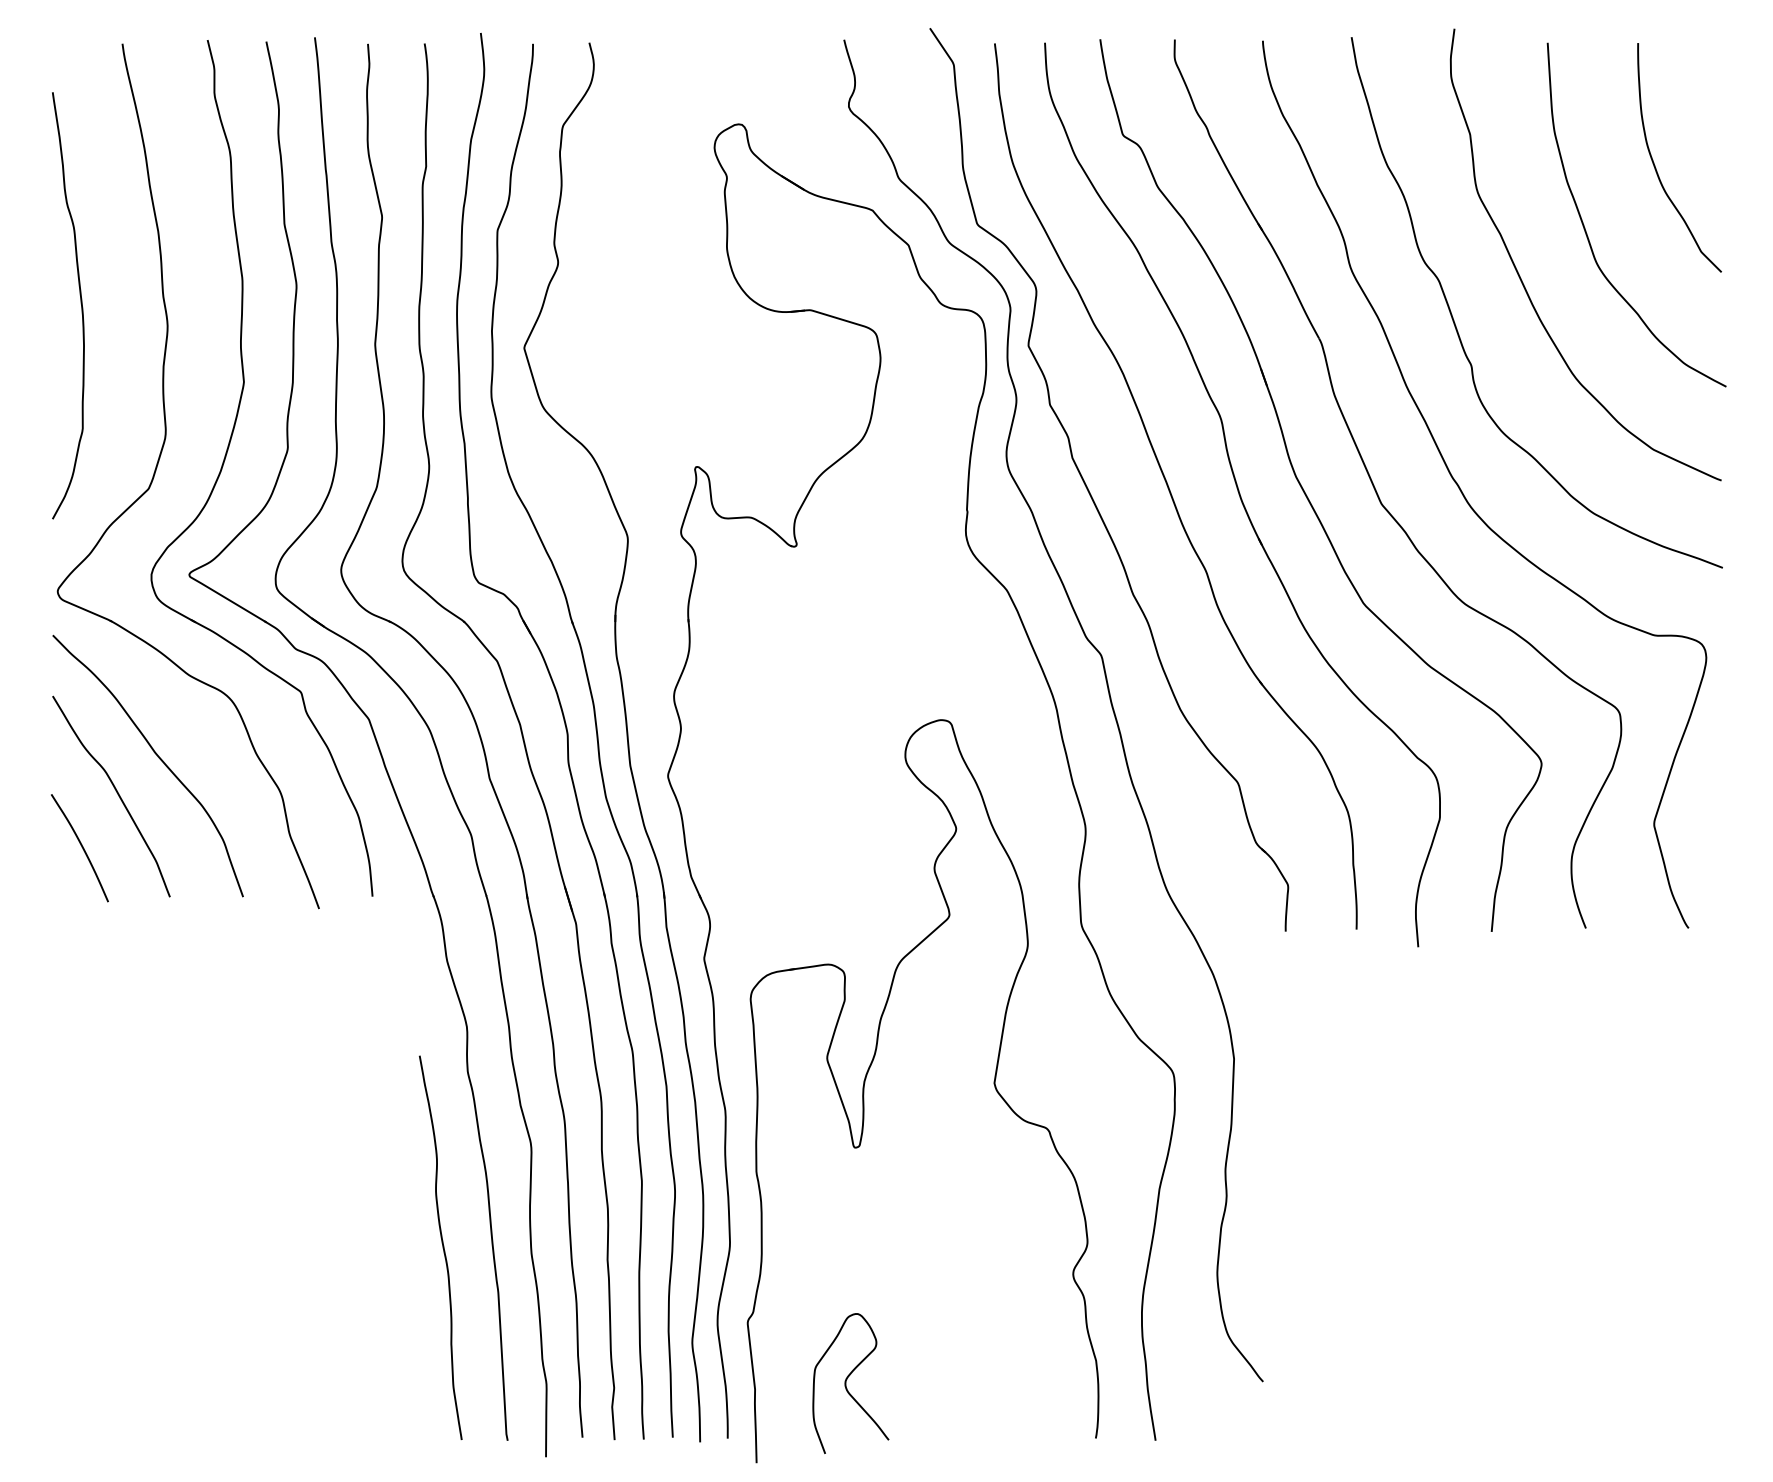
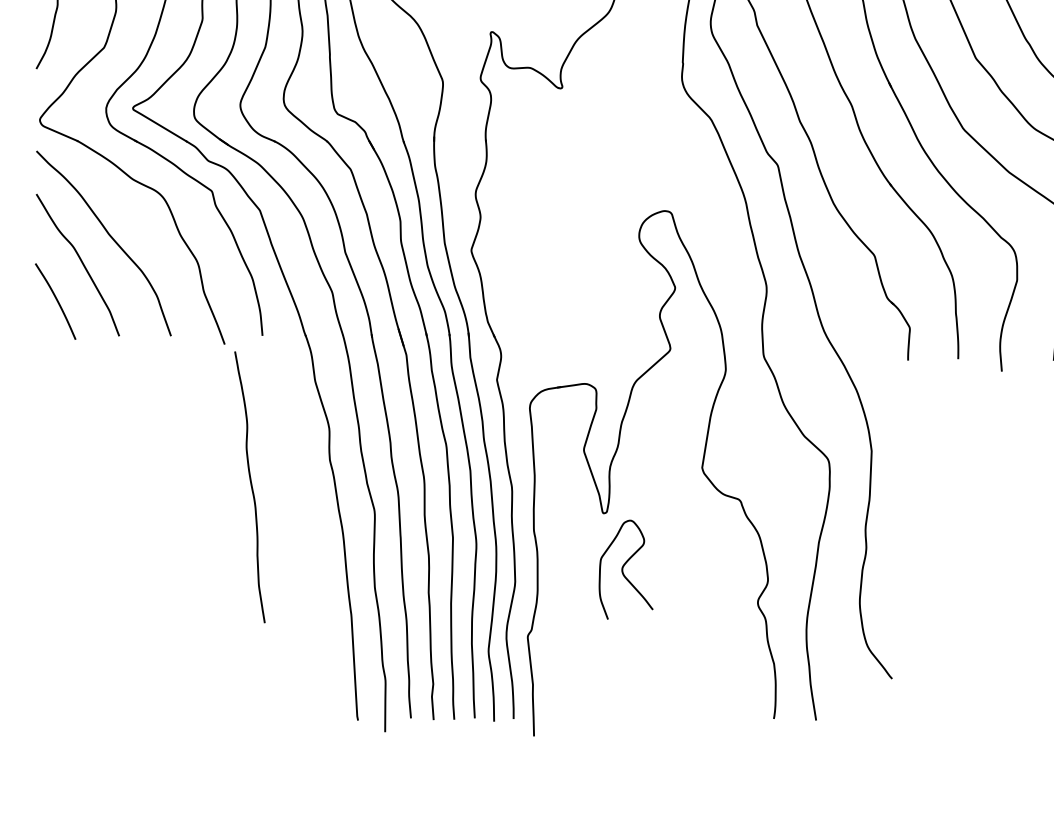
curve: (442, 1247) -> (251, 487), moved
curve: (846, 1383) -> (623, 569), moved

